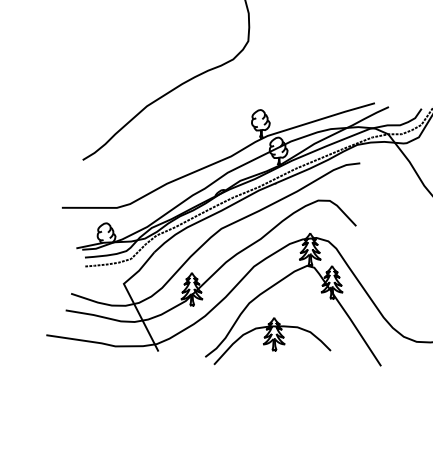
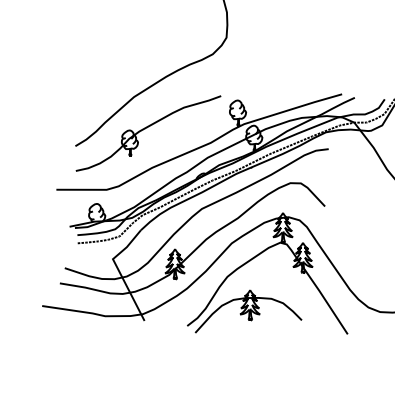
part: (162, 145) -> (148, 132), added

